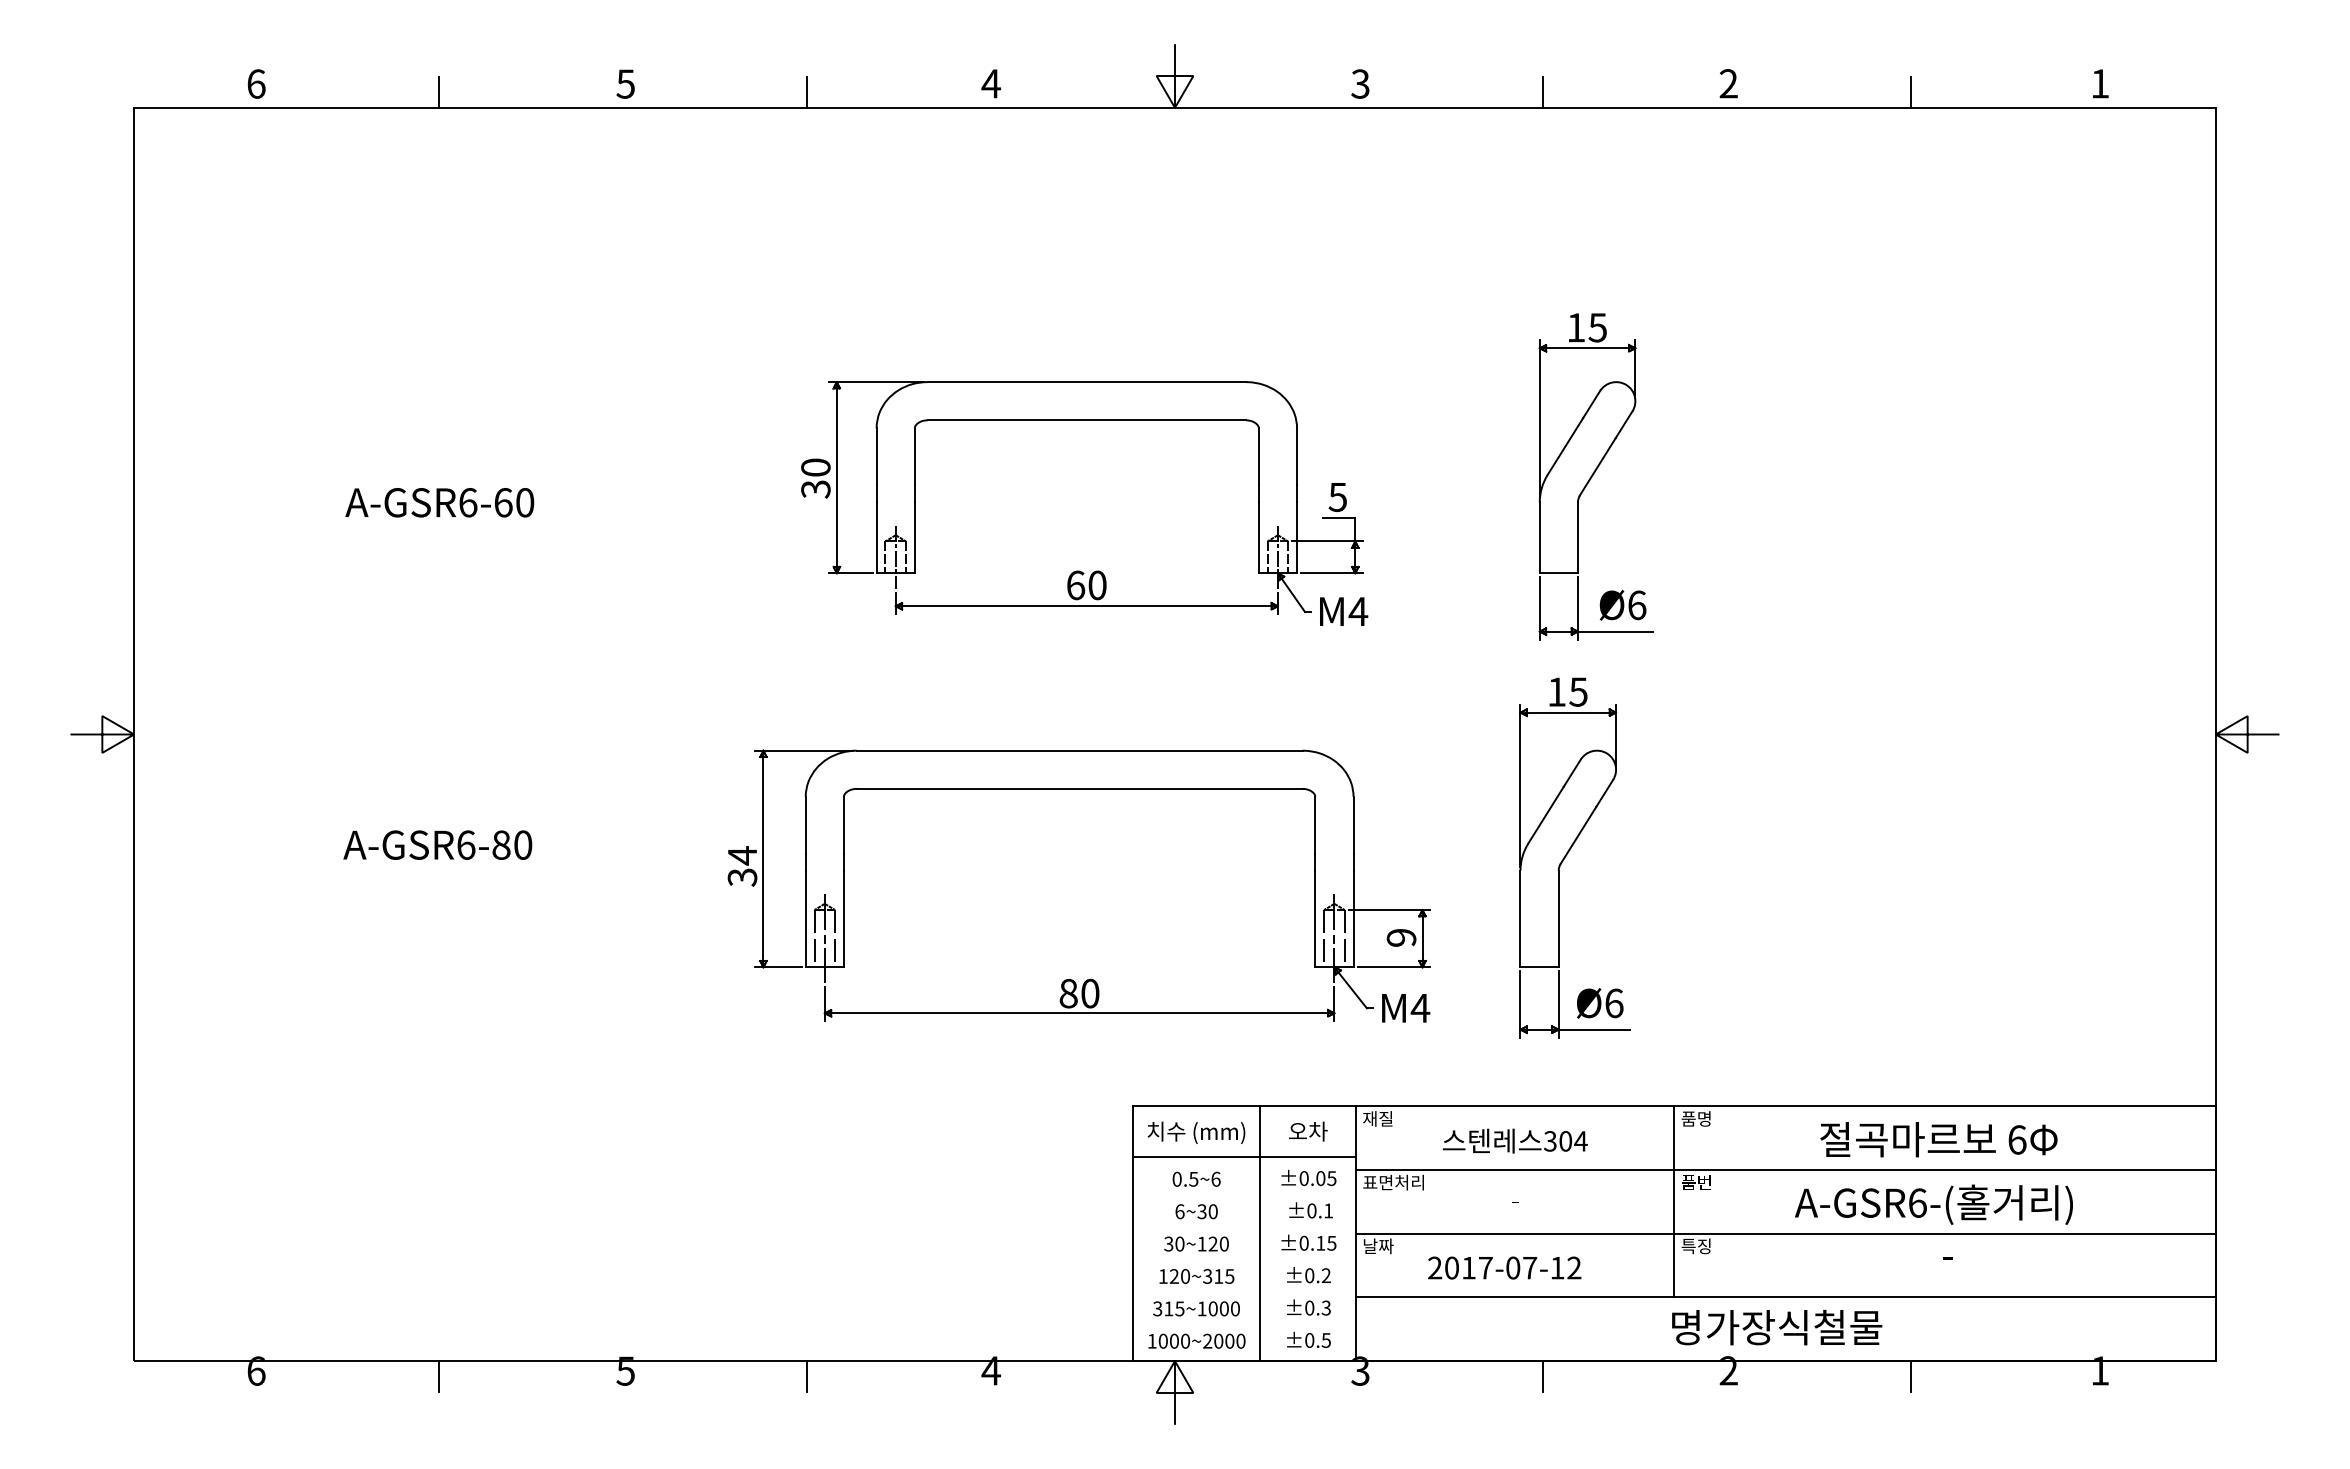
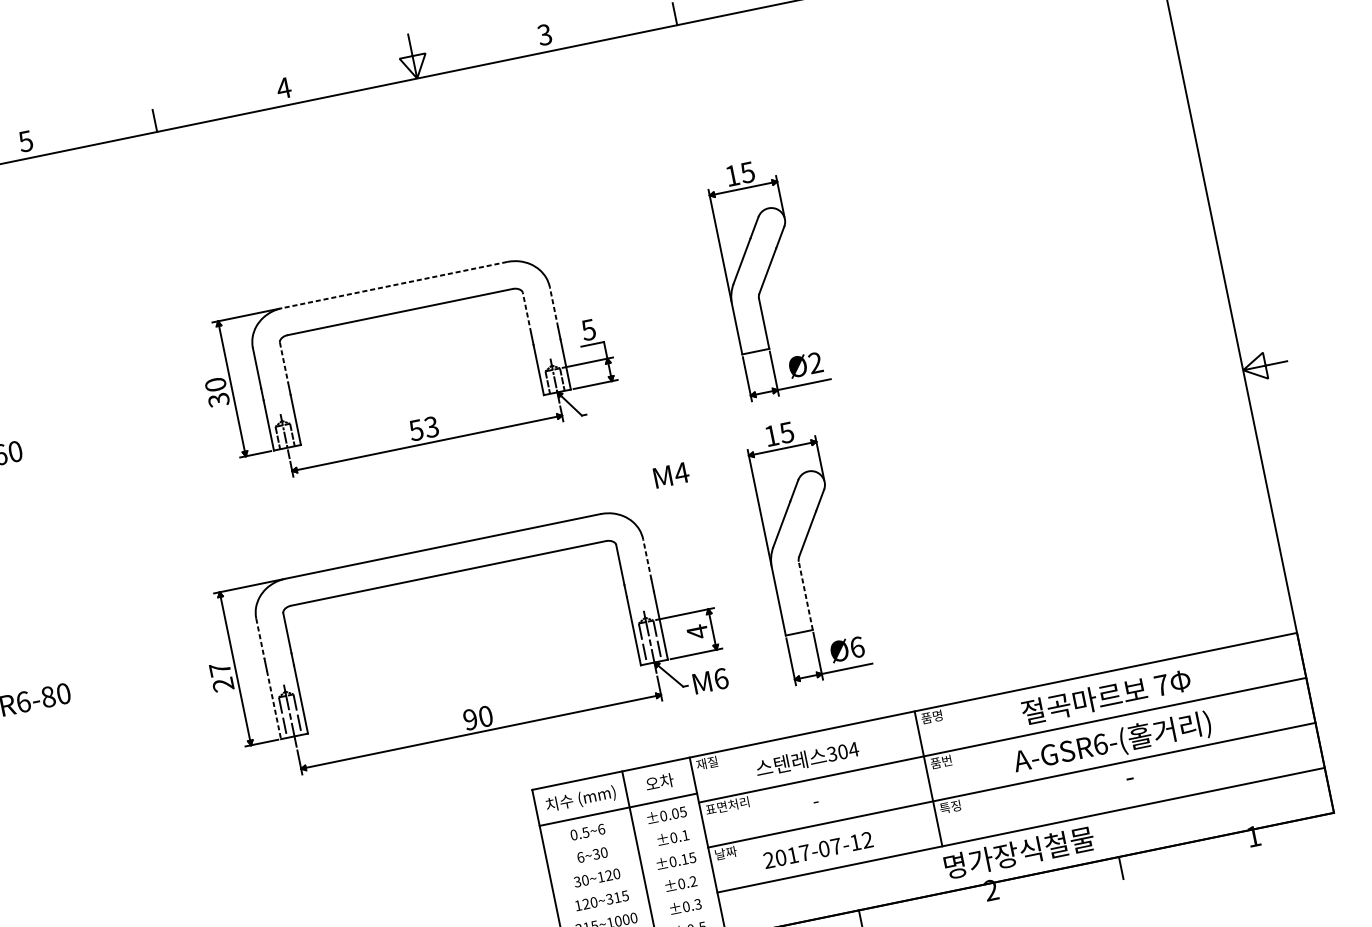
line: (1086, 382) -> (394, 285), solid -> dashed
line: (914, 456) -> (283, 362), solid -> dashed
line: (1258, 456) -> (526, 312), solid -> dashed
line: (1297, 456) -> (554, 307), solid -> dashed
text: (1086, 585) -> (423, 428), 60 -> 53
text: (1637, 605) -> (816, 363), Ø6 -> Ø2
text: (1344, 611) -> (671, 475), moved
line: (805, 825) -> (260, 639), solid -> dashed
line: (1353, 825) -> (647, 559), solid -> dashed
text: (742, 866) -> (221, 677), 34 -> 27
line: (1558, 918) -> (805, 595), solid -> dashed
line: (805, 919) -> (273, 705), solid -> dashed
text: (1401, 937) -> (697, 631), 9 -> 4
text: (1068, 993) -> (470, 719), 80 -> 90
text: (1420, 1008) -> (721, 679), M4 -> M6
text: (2017, 1139) -> (1161, 685), 6 -> 7

